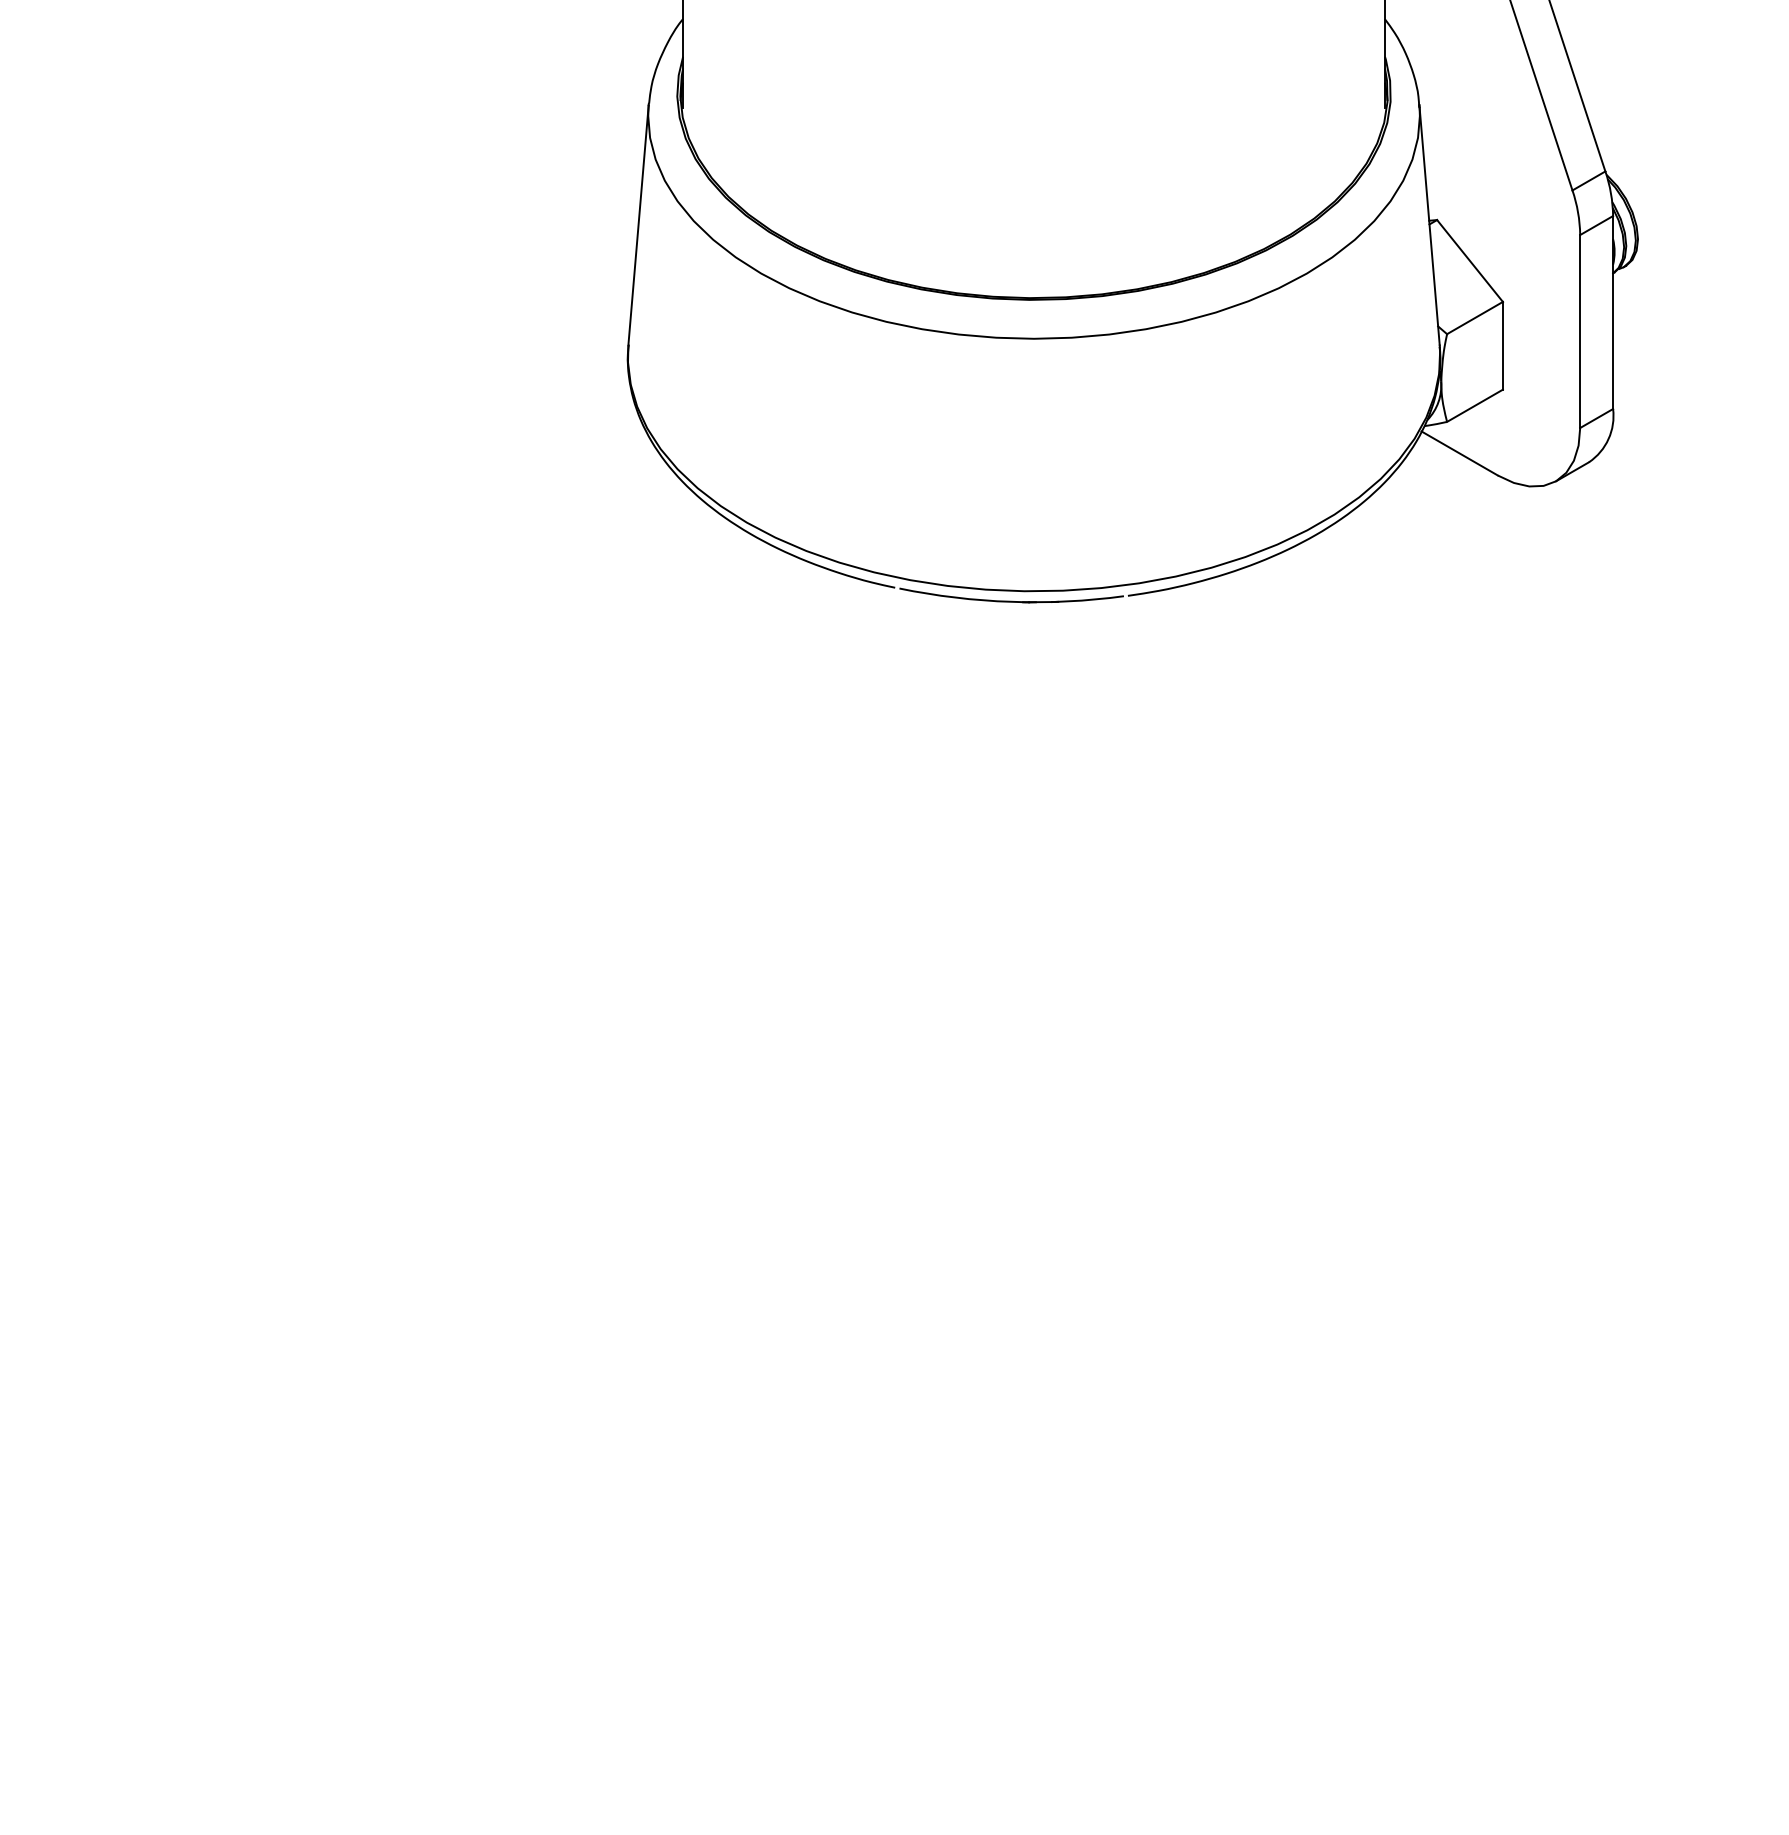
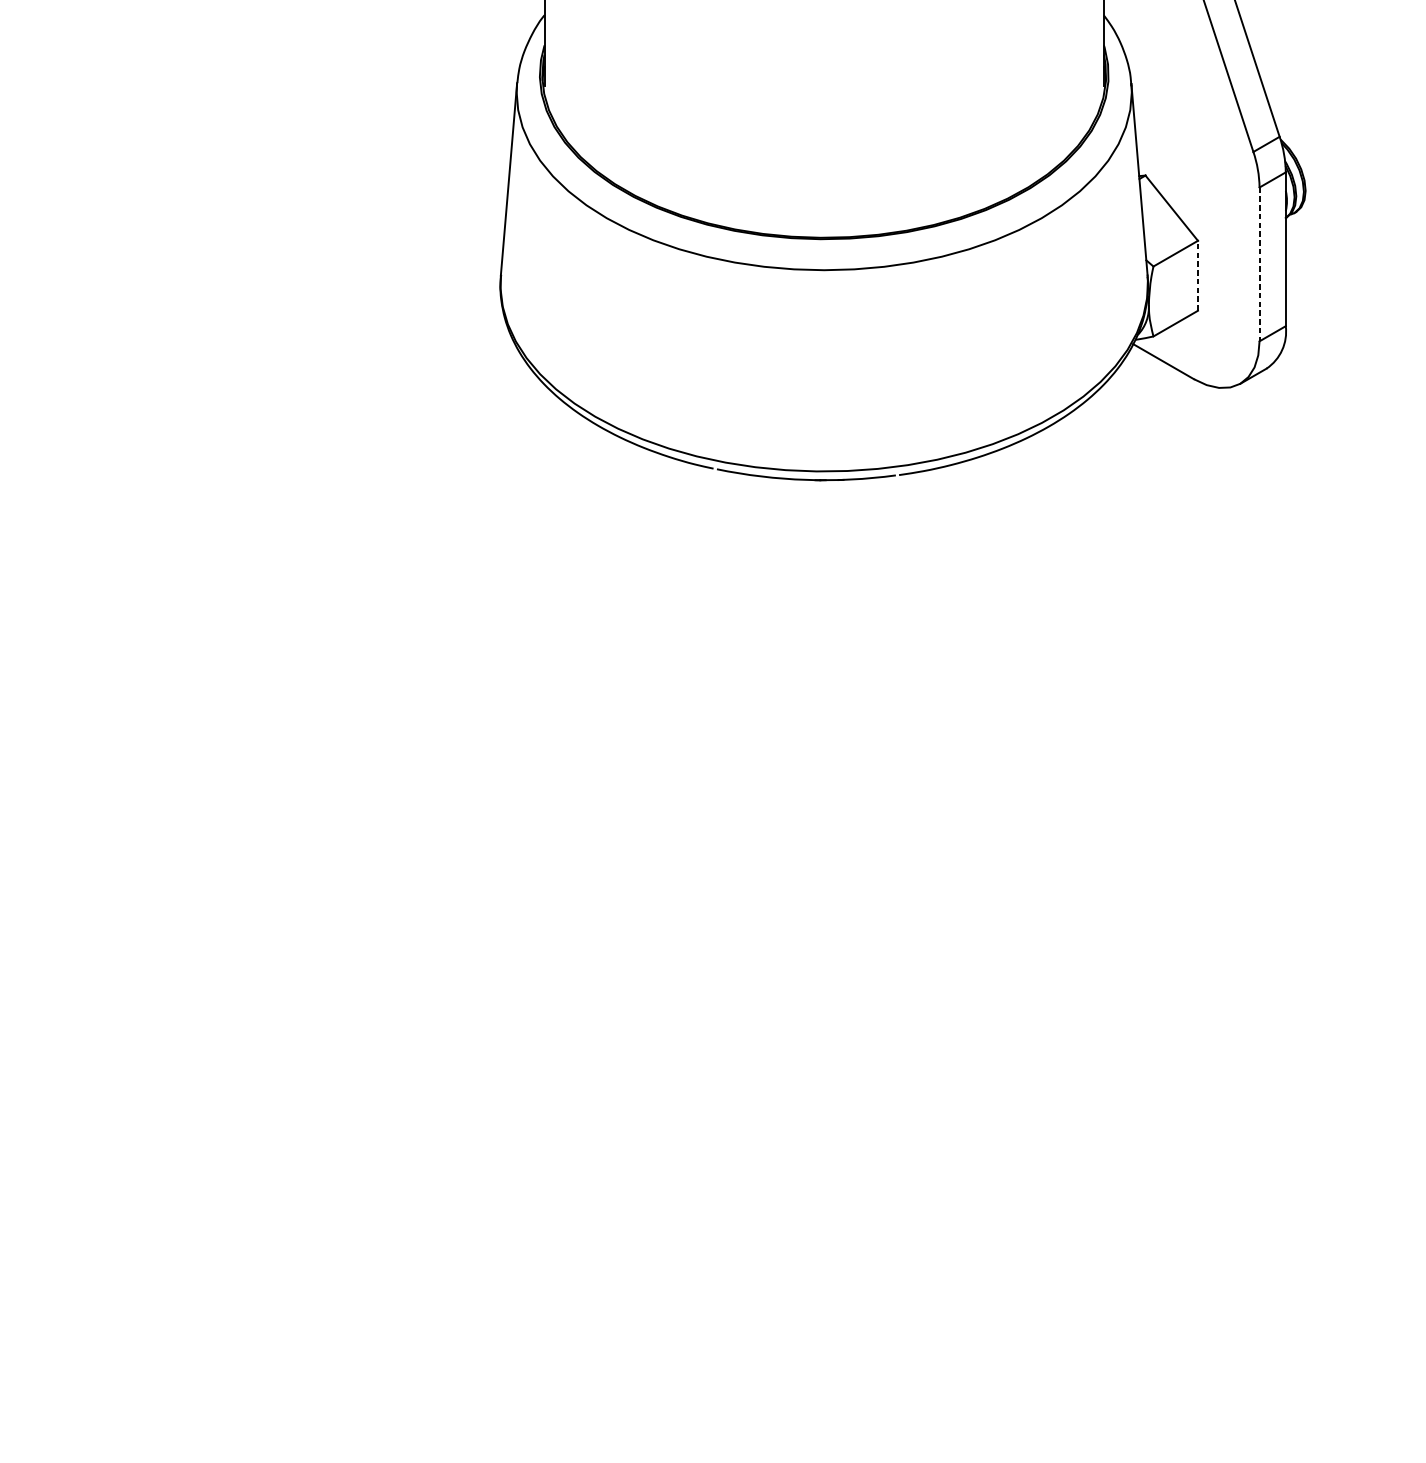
line: (1580, 332) -> (1259, 265), solid -> dashed
line: (1502, 345) -> (1197, 275), solid -> dashed

